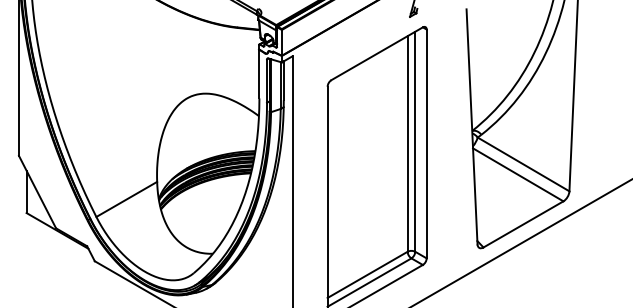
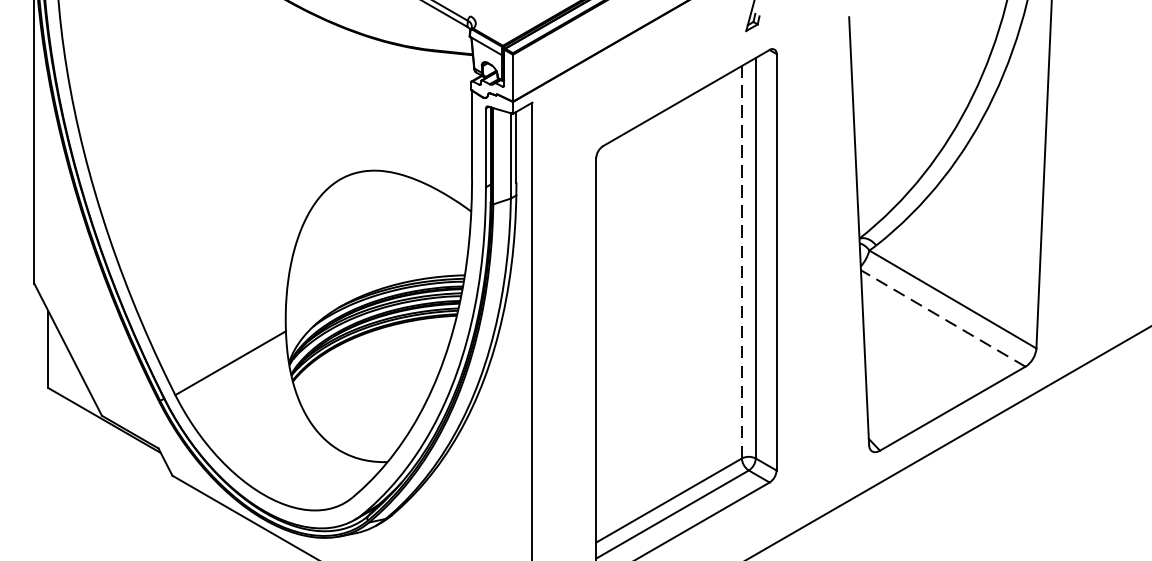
line: (407, 143) -> (741, 261), solid -> dashed
line: (517, 174) -> (941, 317), solid -> dashed

